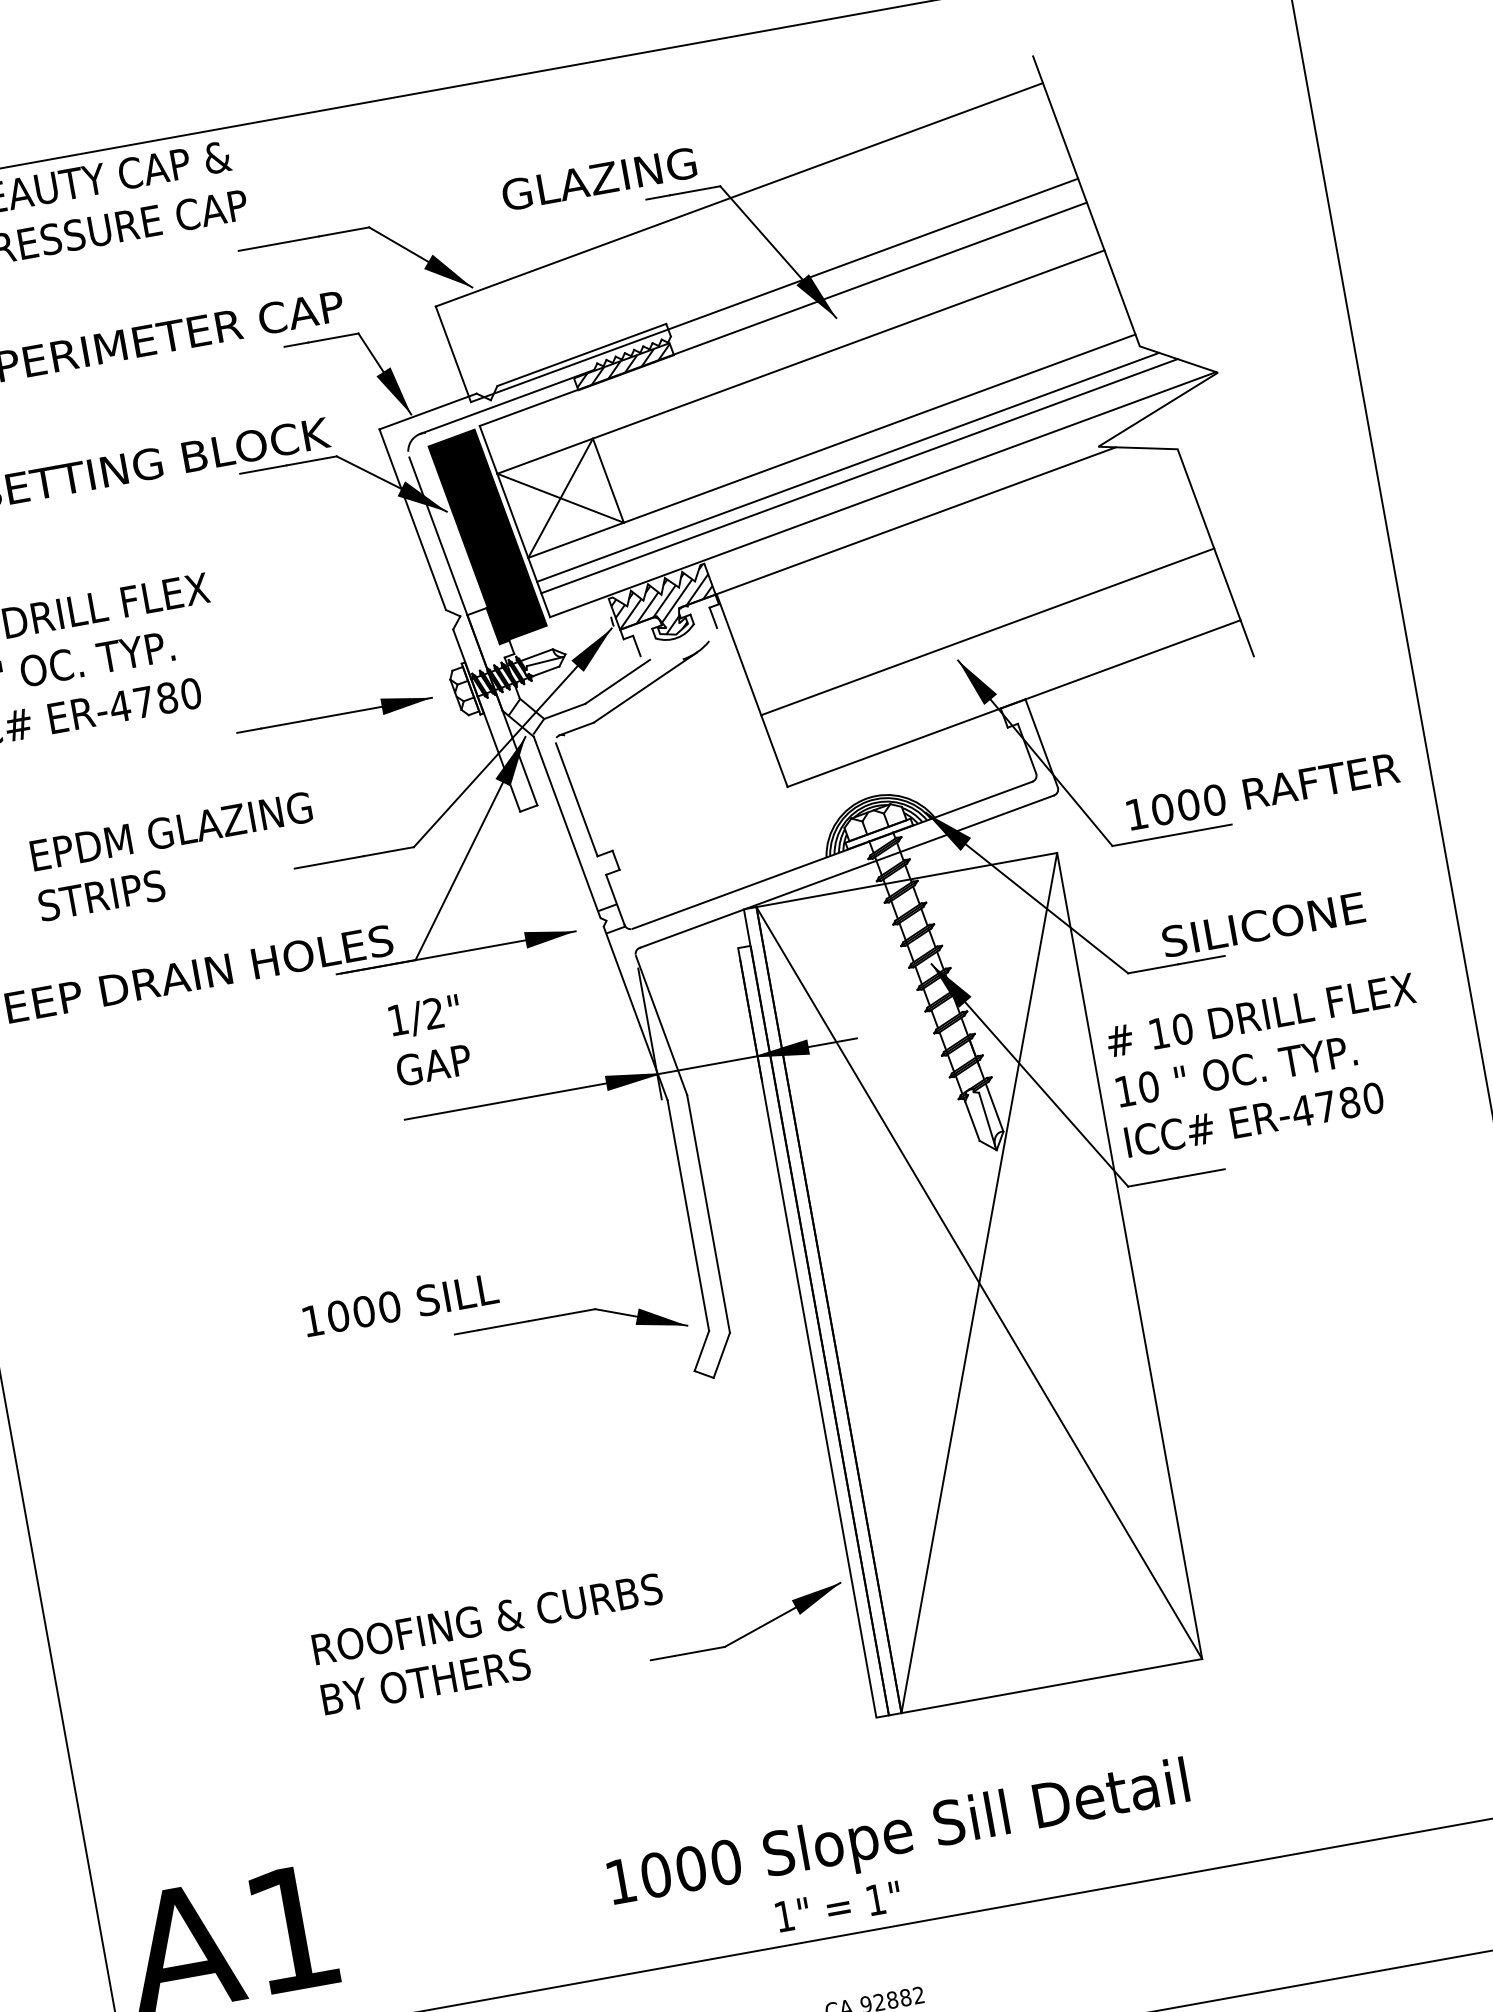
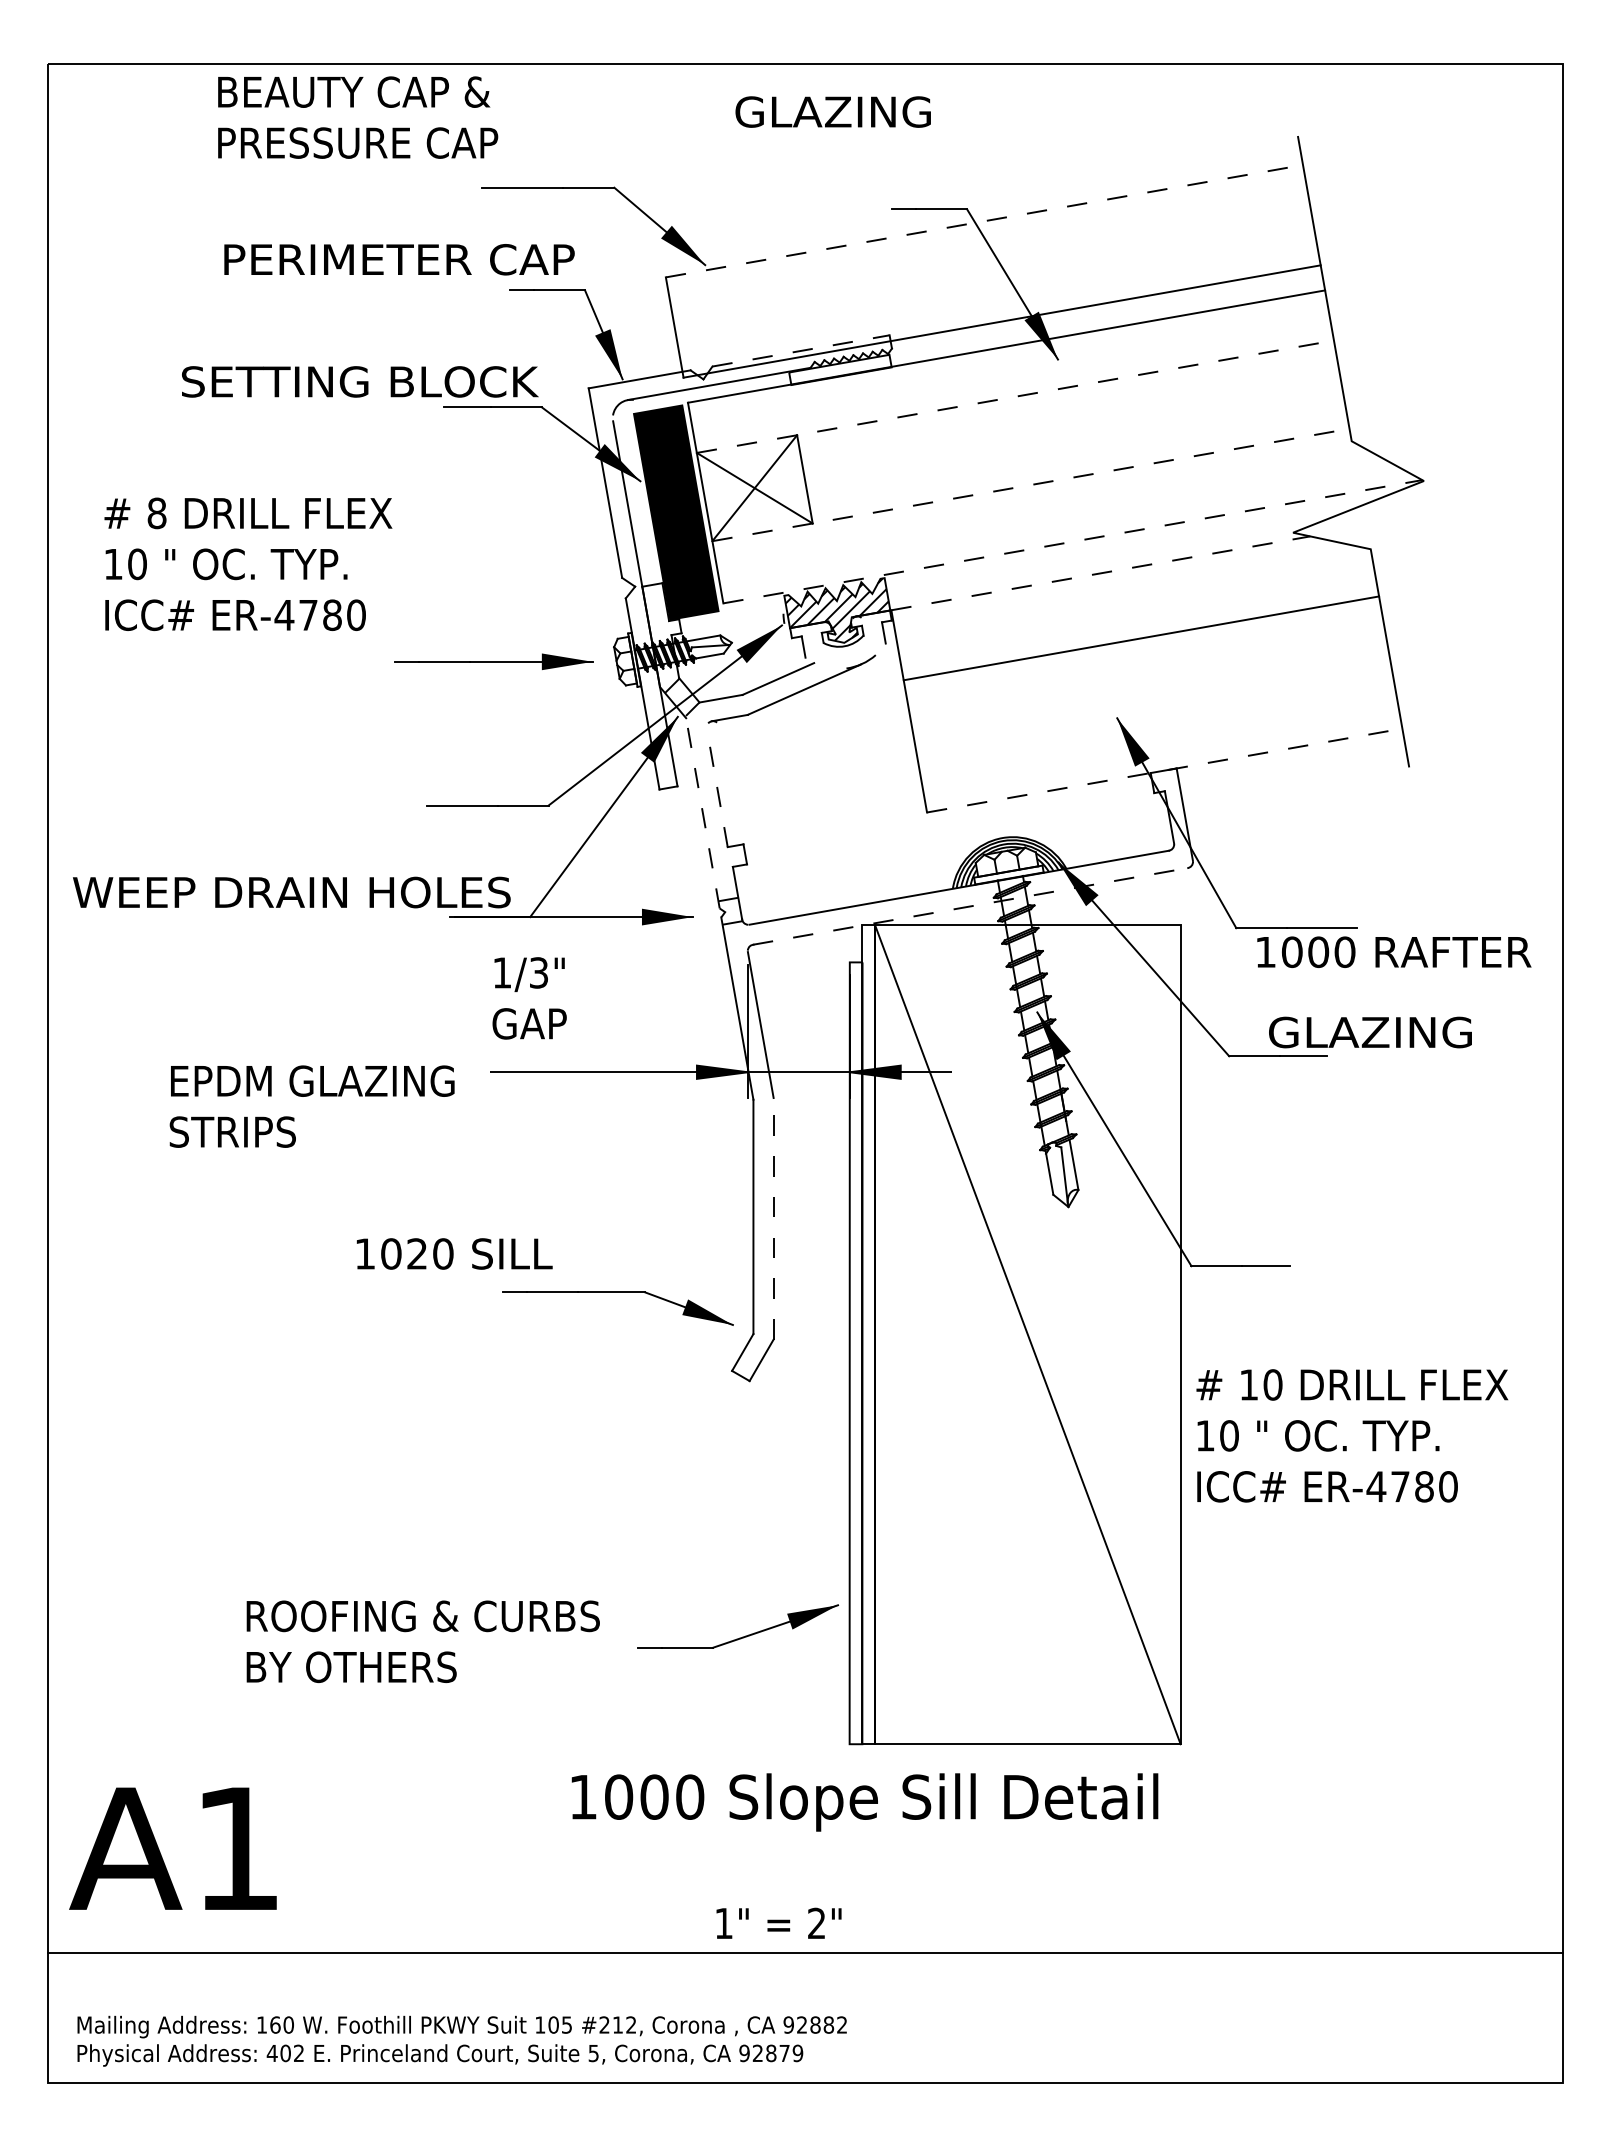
text: (598, 178) -> (832, 111), moved
line: (739, 195) -> (984, 221), solid -> dashed
line: (582, 354) -> (801, 350), solid -> dashed
line: (800, 361) -> (1015, 396), solid -> dashed
hatch: (622, 365) -> (839, 368), removed
line: (832, 445) -> (1031, 484), solid -> dashed
line: (847, 467) -> (1042, 508), removed
line: (859, 476) -> (1052, 519), removed
line: (882, 494) -> (1072, 541), solid -> dashed
line: (915, 520) -> (1100, 573), solid -> dashed
line: (987, 632) -> (1141, 638), moved
line: (1014, 703) -> (1165, 770), solid -> dashed
text: (1263, 790) -> (1394, 951), moved
line: (576, 799) -> (717, 787), solid -> dashed
line: (566, 827) -> (702, 813), solid -> dashed
text: (174, 856) -> (311, 1106), moved
line: (847, 871) -> (970, 906), solid -> dashed
text: (1263, 924) -> (1370, 1032), SILICONE -> GLAZING
text: (433, 1013) -> (538, 972), 1/2" -> 1/3"
text: (1269, 1064) -> (1352, 1435), moved
line: (708, 1213) -> (773, 1218), solid -> dashed
line: (978, 1282) -> (1027, 1334), removed
text: (364, 1311) -> (417, 1253), 1000 -> 1020
text: (491, 1643) -> (422, 1641), moved
text: (898, 1836) -> (864, 1802), moved
text: (875, 1898) -> (816, 1922), 1" -> 2"

